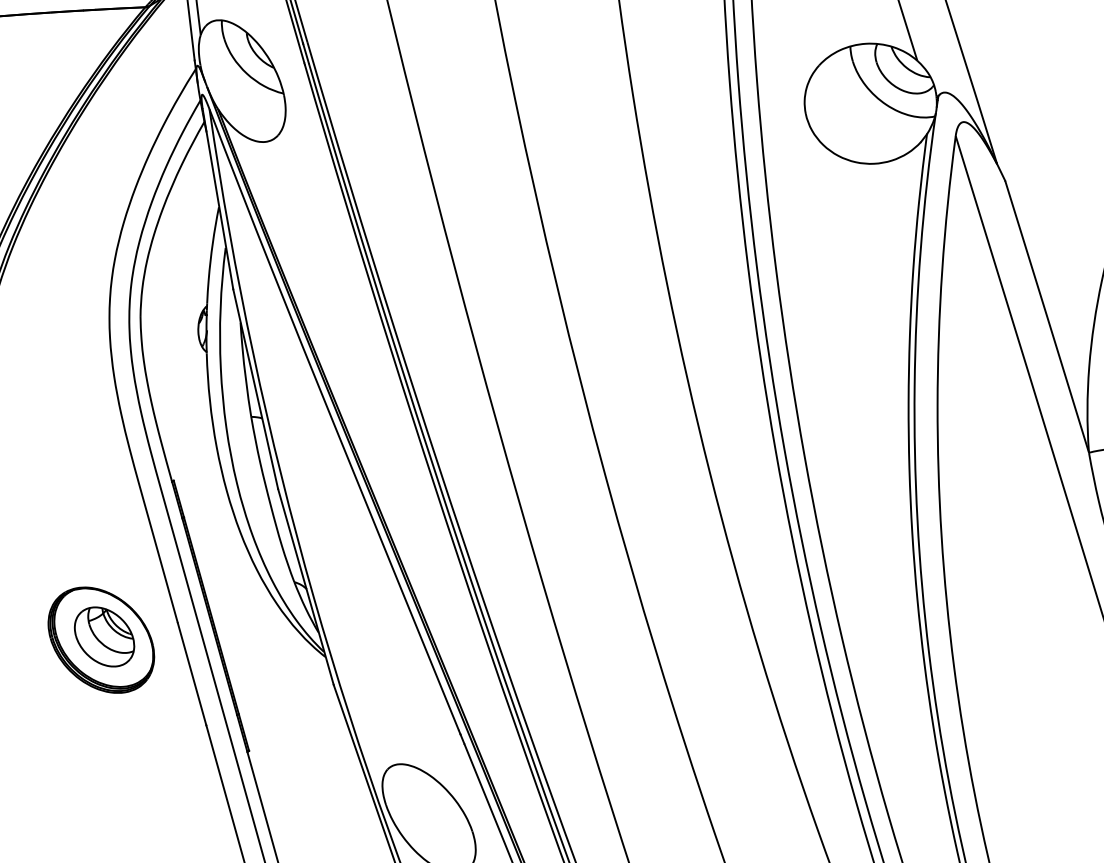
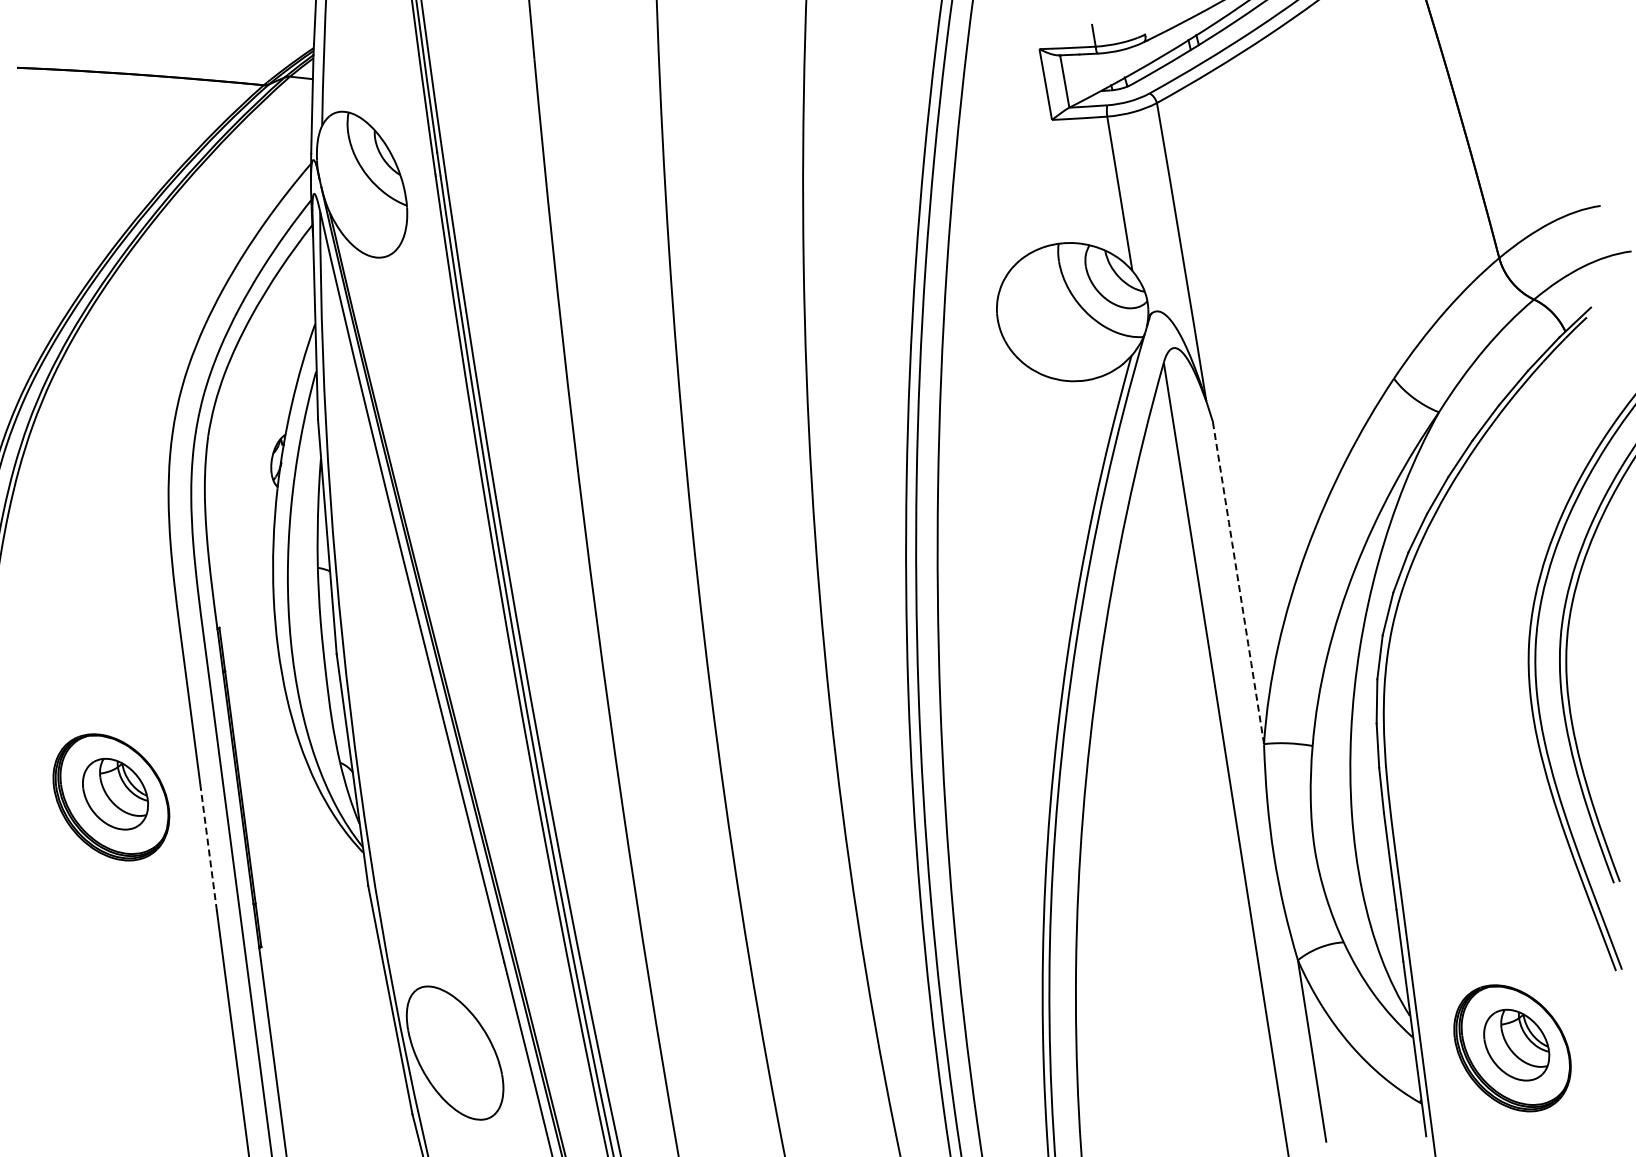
arc: (1047, 316) -> (1238, 582), solid -> dashed
line: (192, 673) -> (209, 850), solid -> dashed

